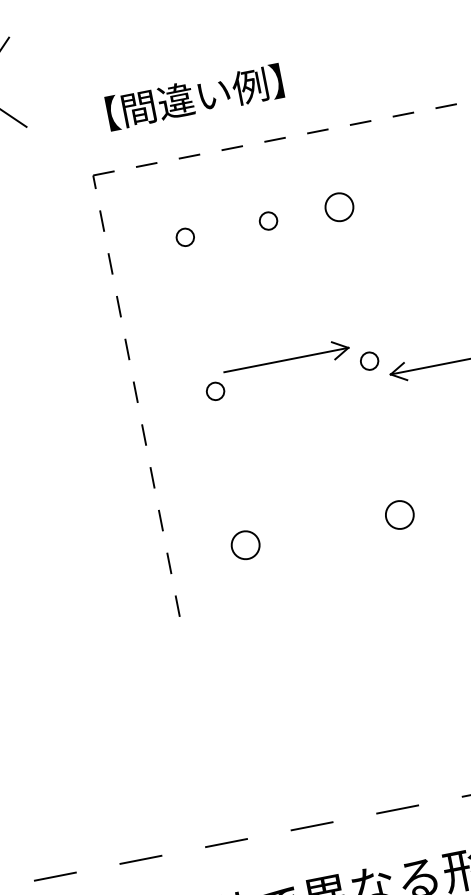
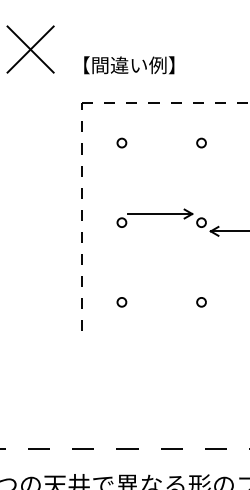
text: (195, 97) -> (129, 65), moved
circle: (339, 206) -> (201, 142), size x0.62
circle: (267, 220) -> (164, 142), removed
circle: (399, 515) -> (201, 302), size x0.62
circle: (245, 545) -> (121, 302), size x0.62

